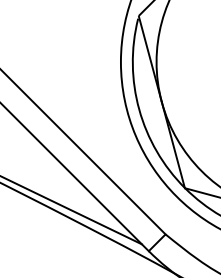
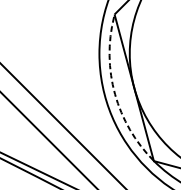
arc: (139, 109) -> (115, 94), solid -> dashed

